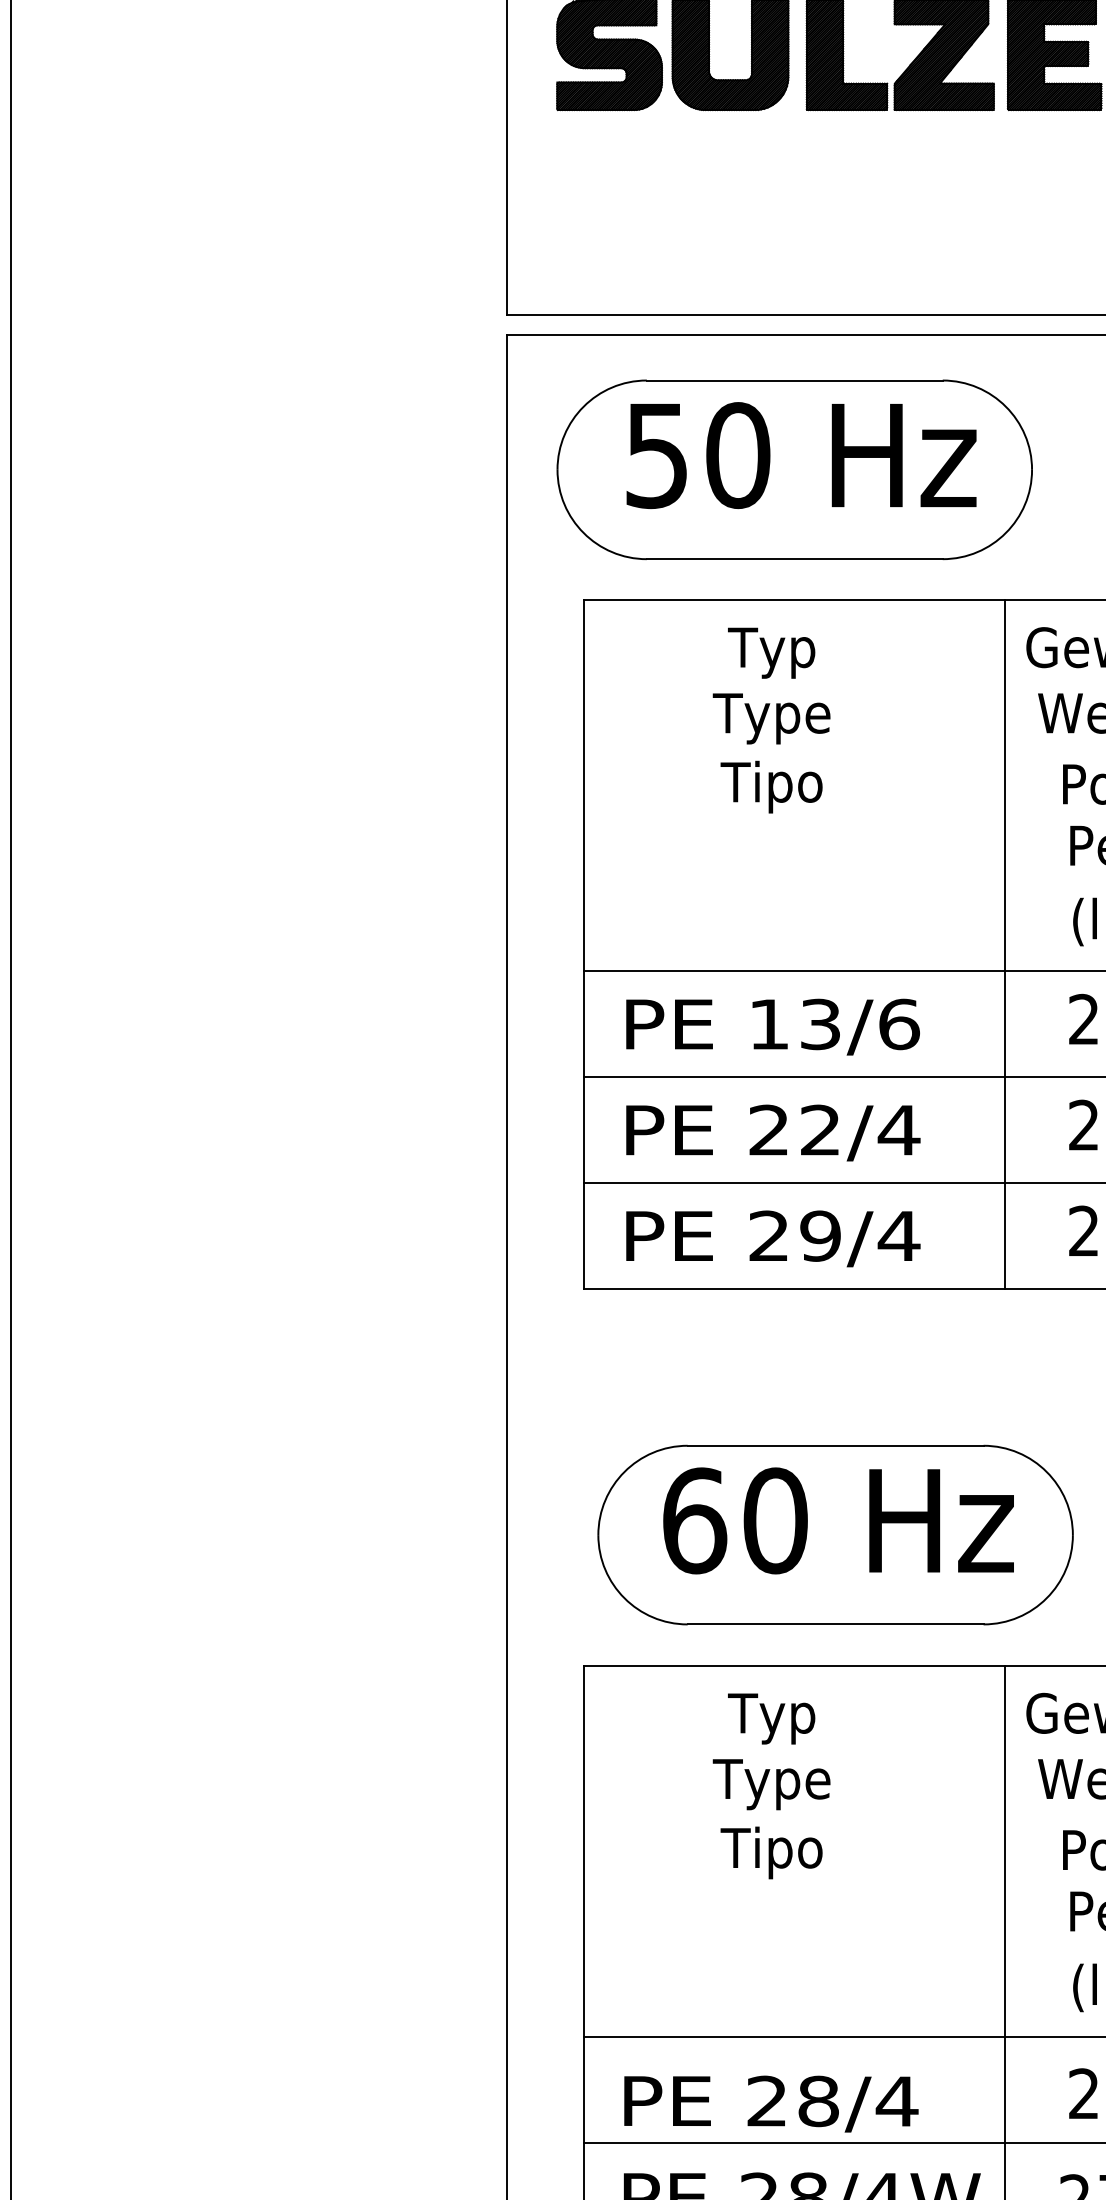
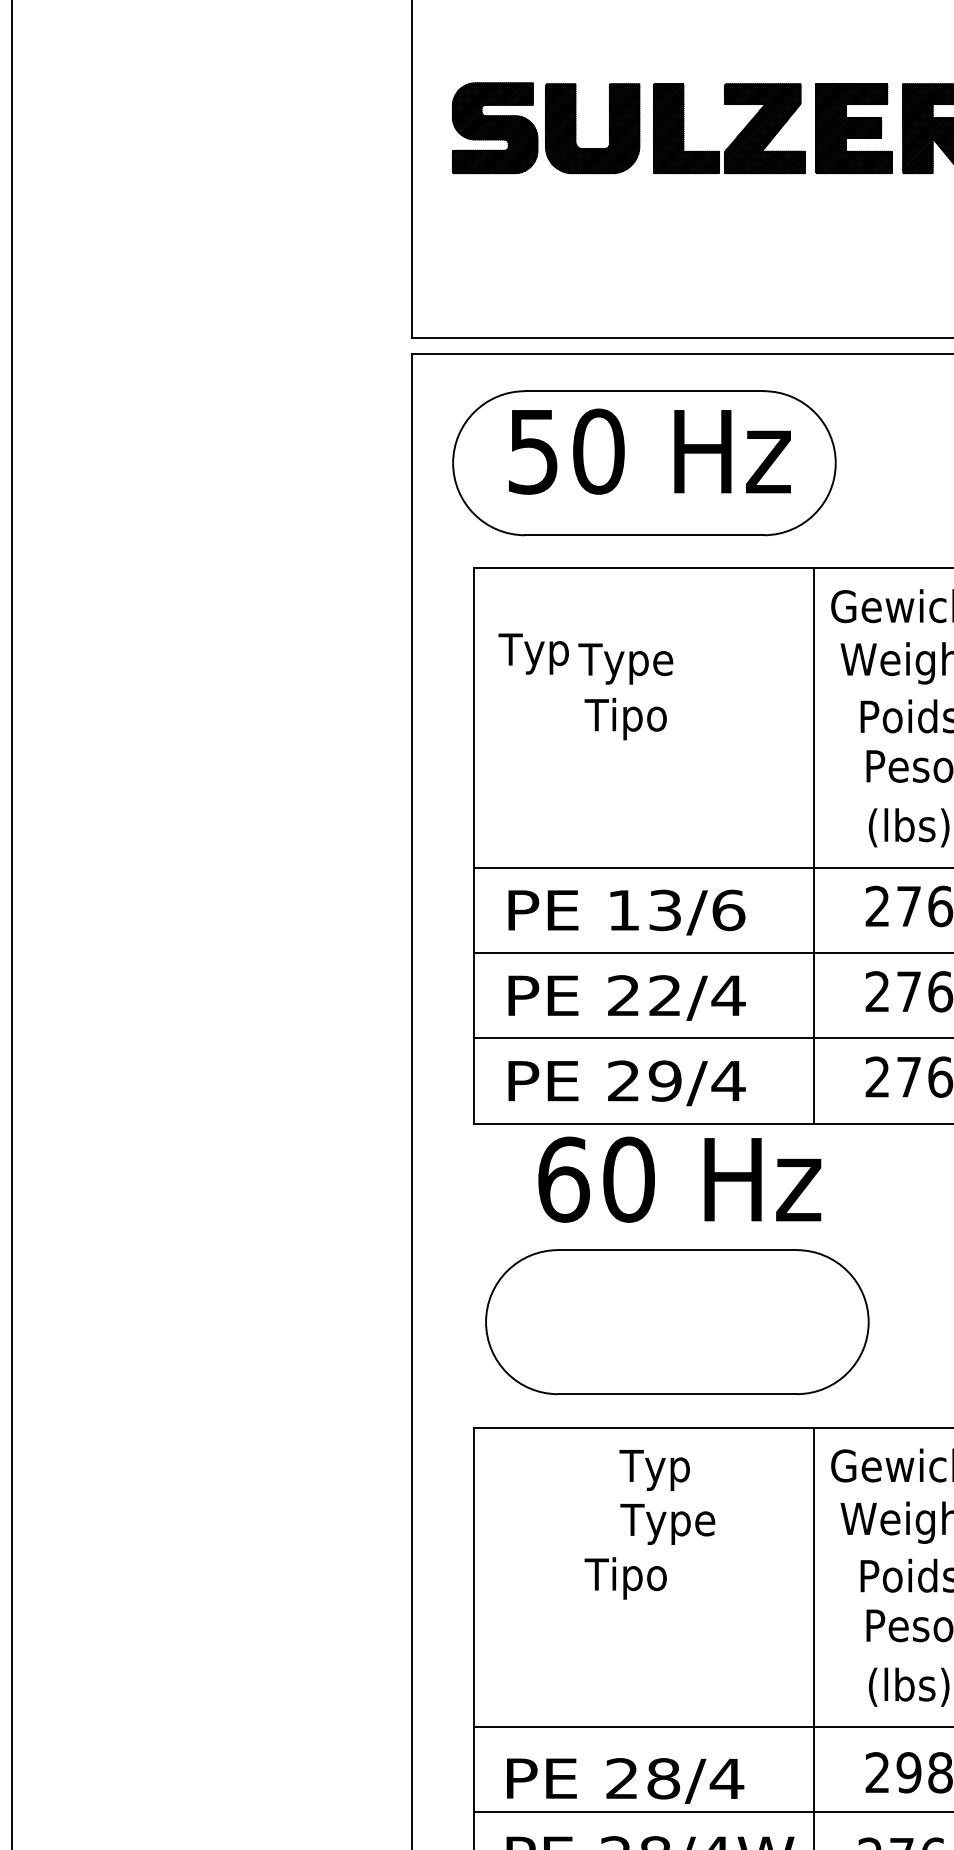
text: (771, 652) -> (533, 653), moved
text: (838, 1520) -> (679, 1179), moved
text: (771, 1719) -> (654, 1470), moved
text: (771, 1784) -> (667, 1524), moved

